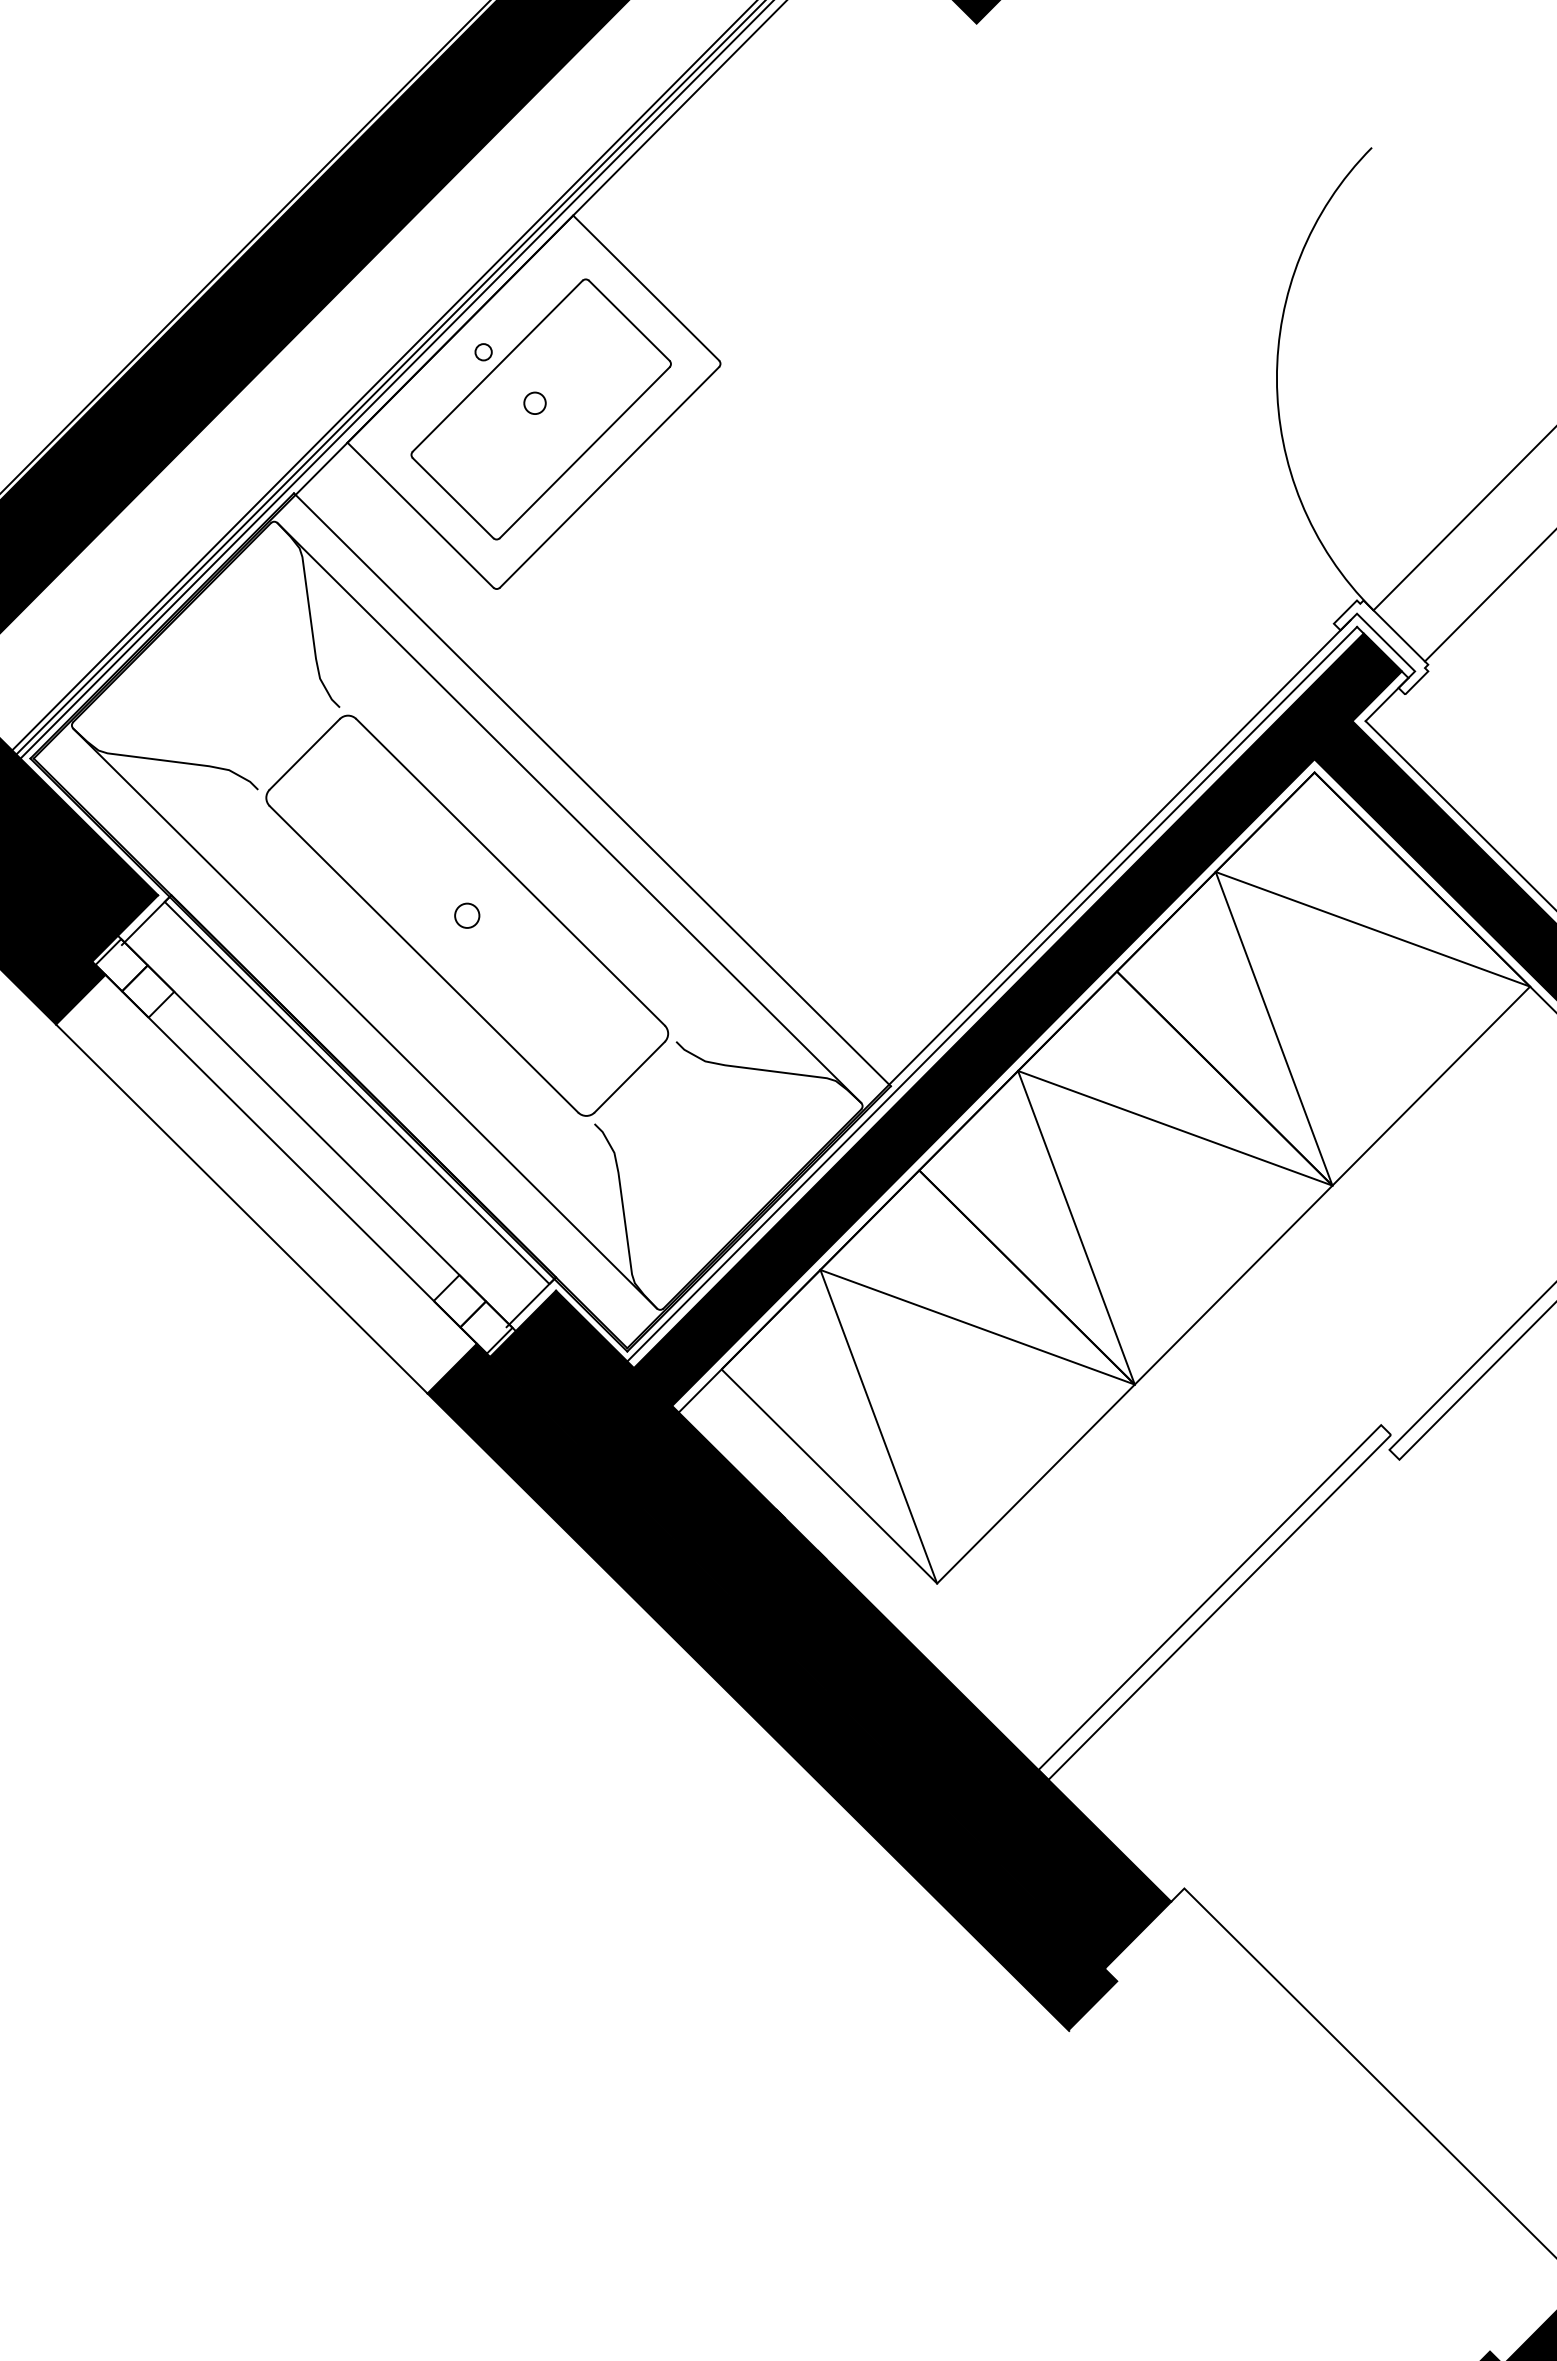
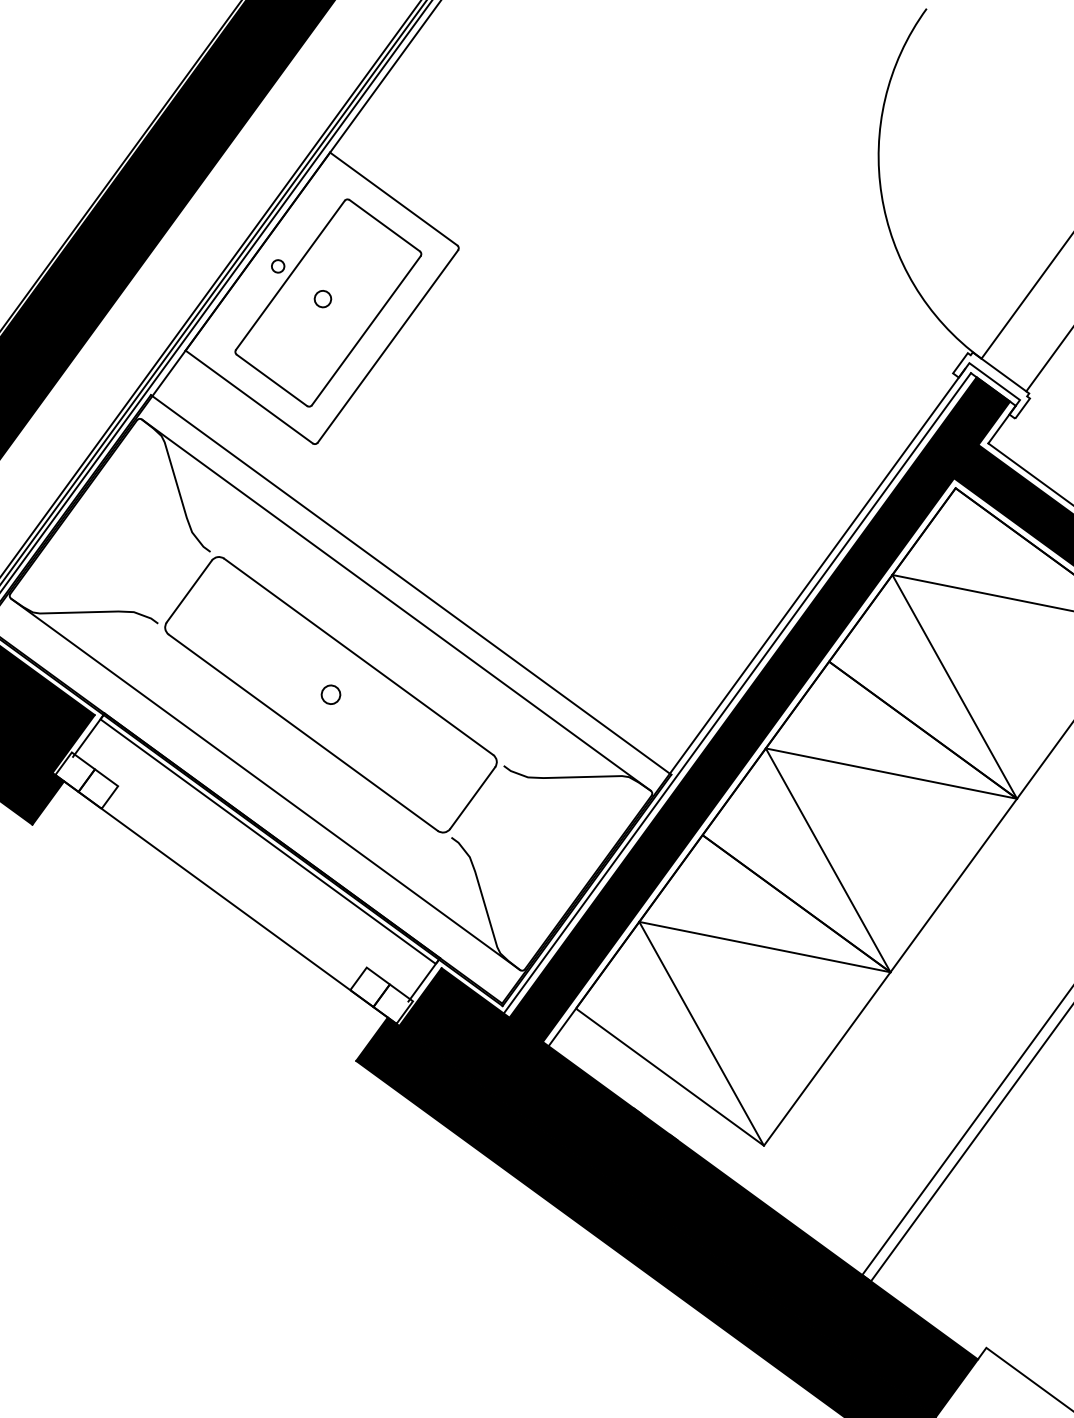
line: (316, 1133) -> (242, 877), removed
line: (241, 1208) -> (194, 942), removed

